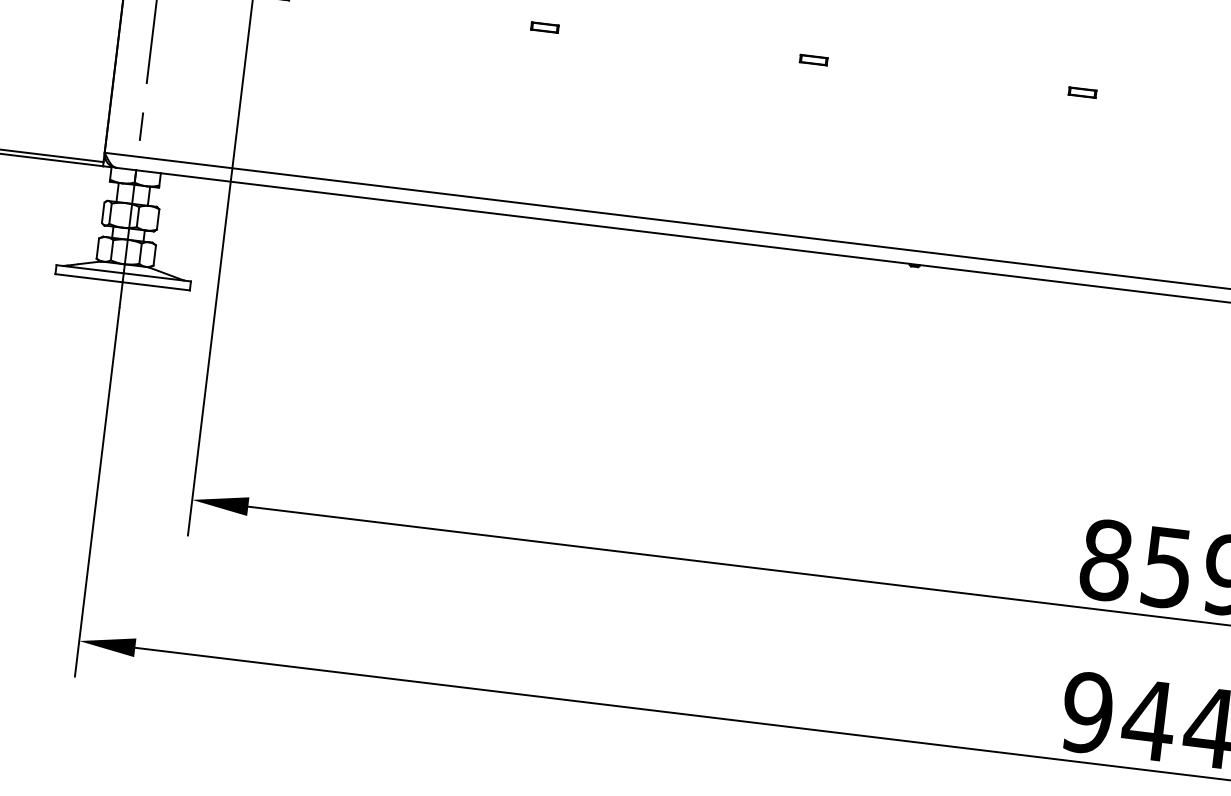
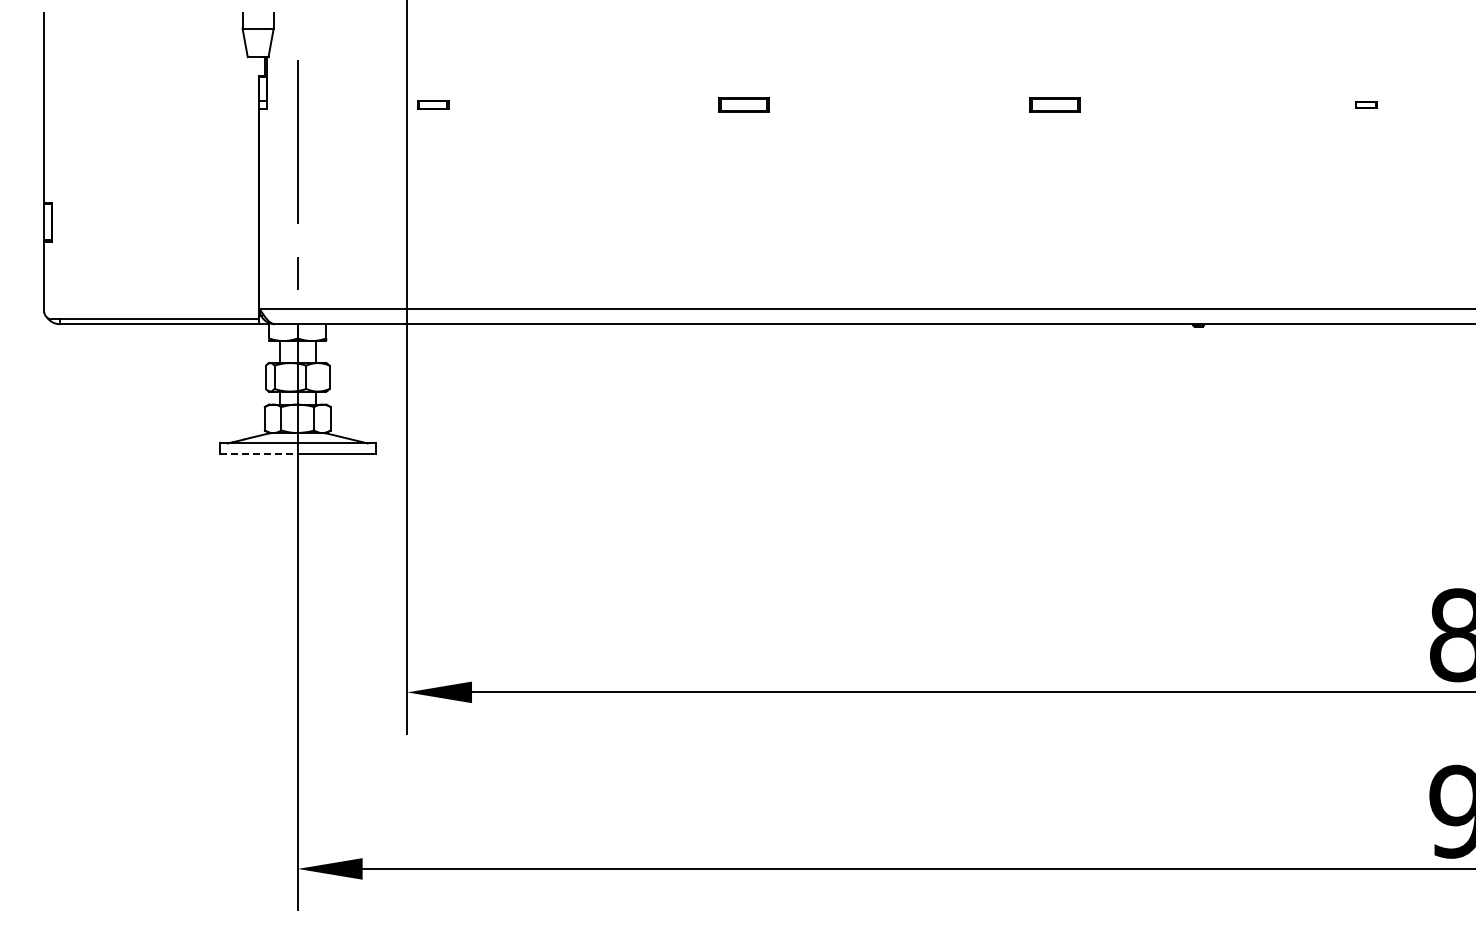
part: (545, 27) -> (744, 104), size x1.6
part: (813, 59) -> (1055, 104), size x1.6
part: (1082, 92) -> (1366, 104), size x0.7
line: (88, 277) -> (258, 453), solid -> dashed

